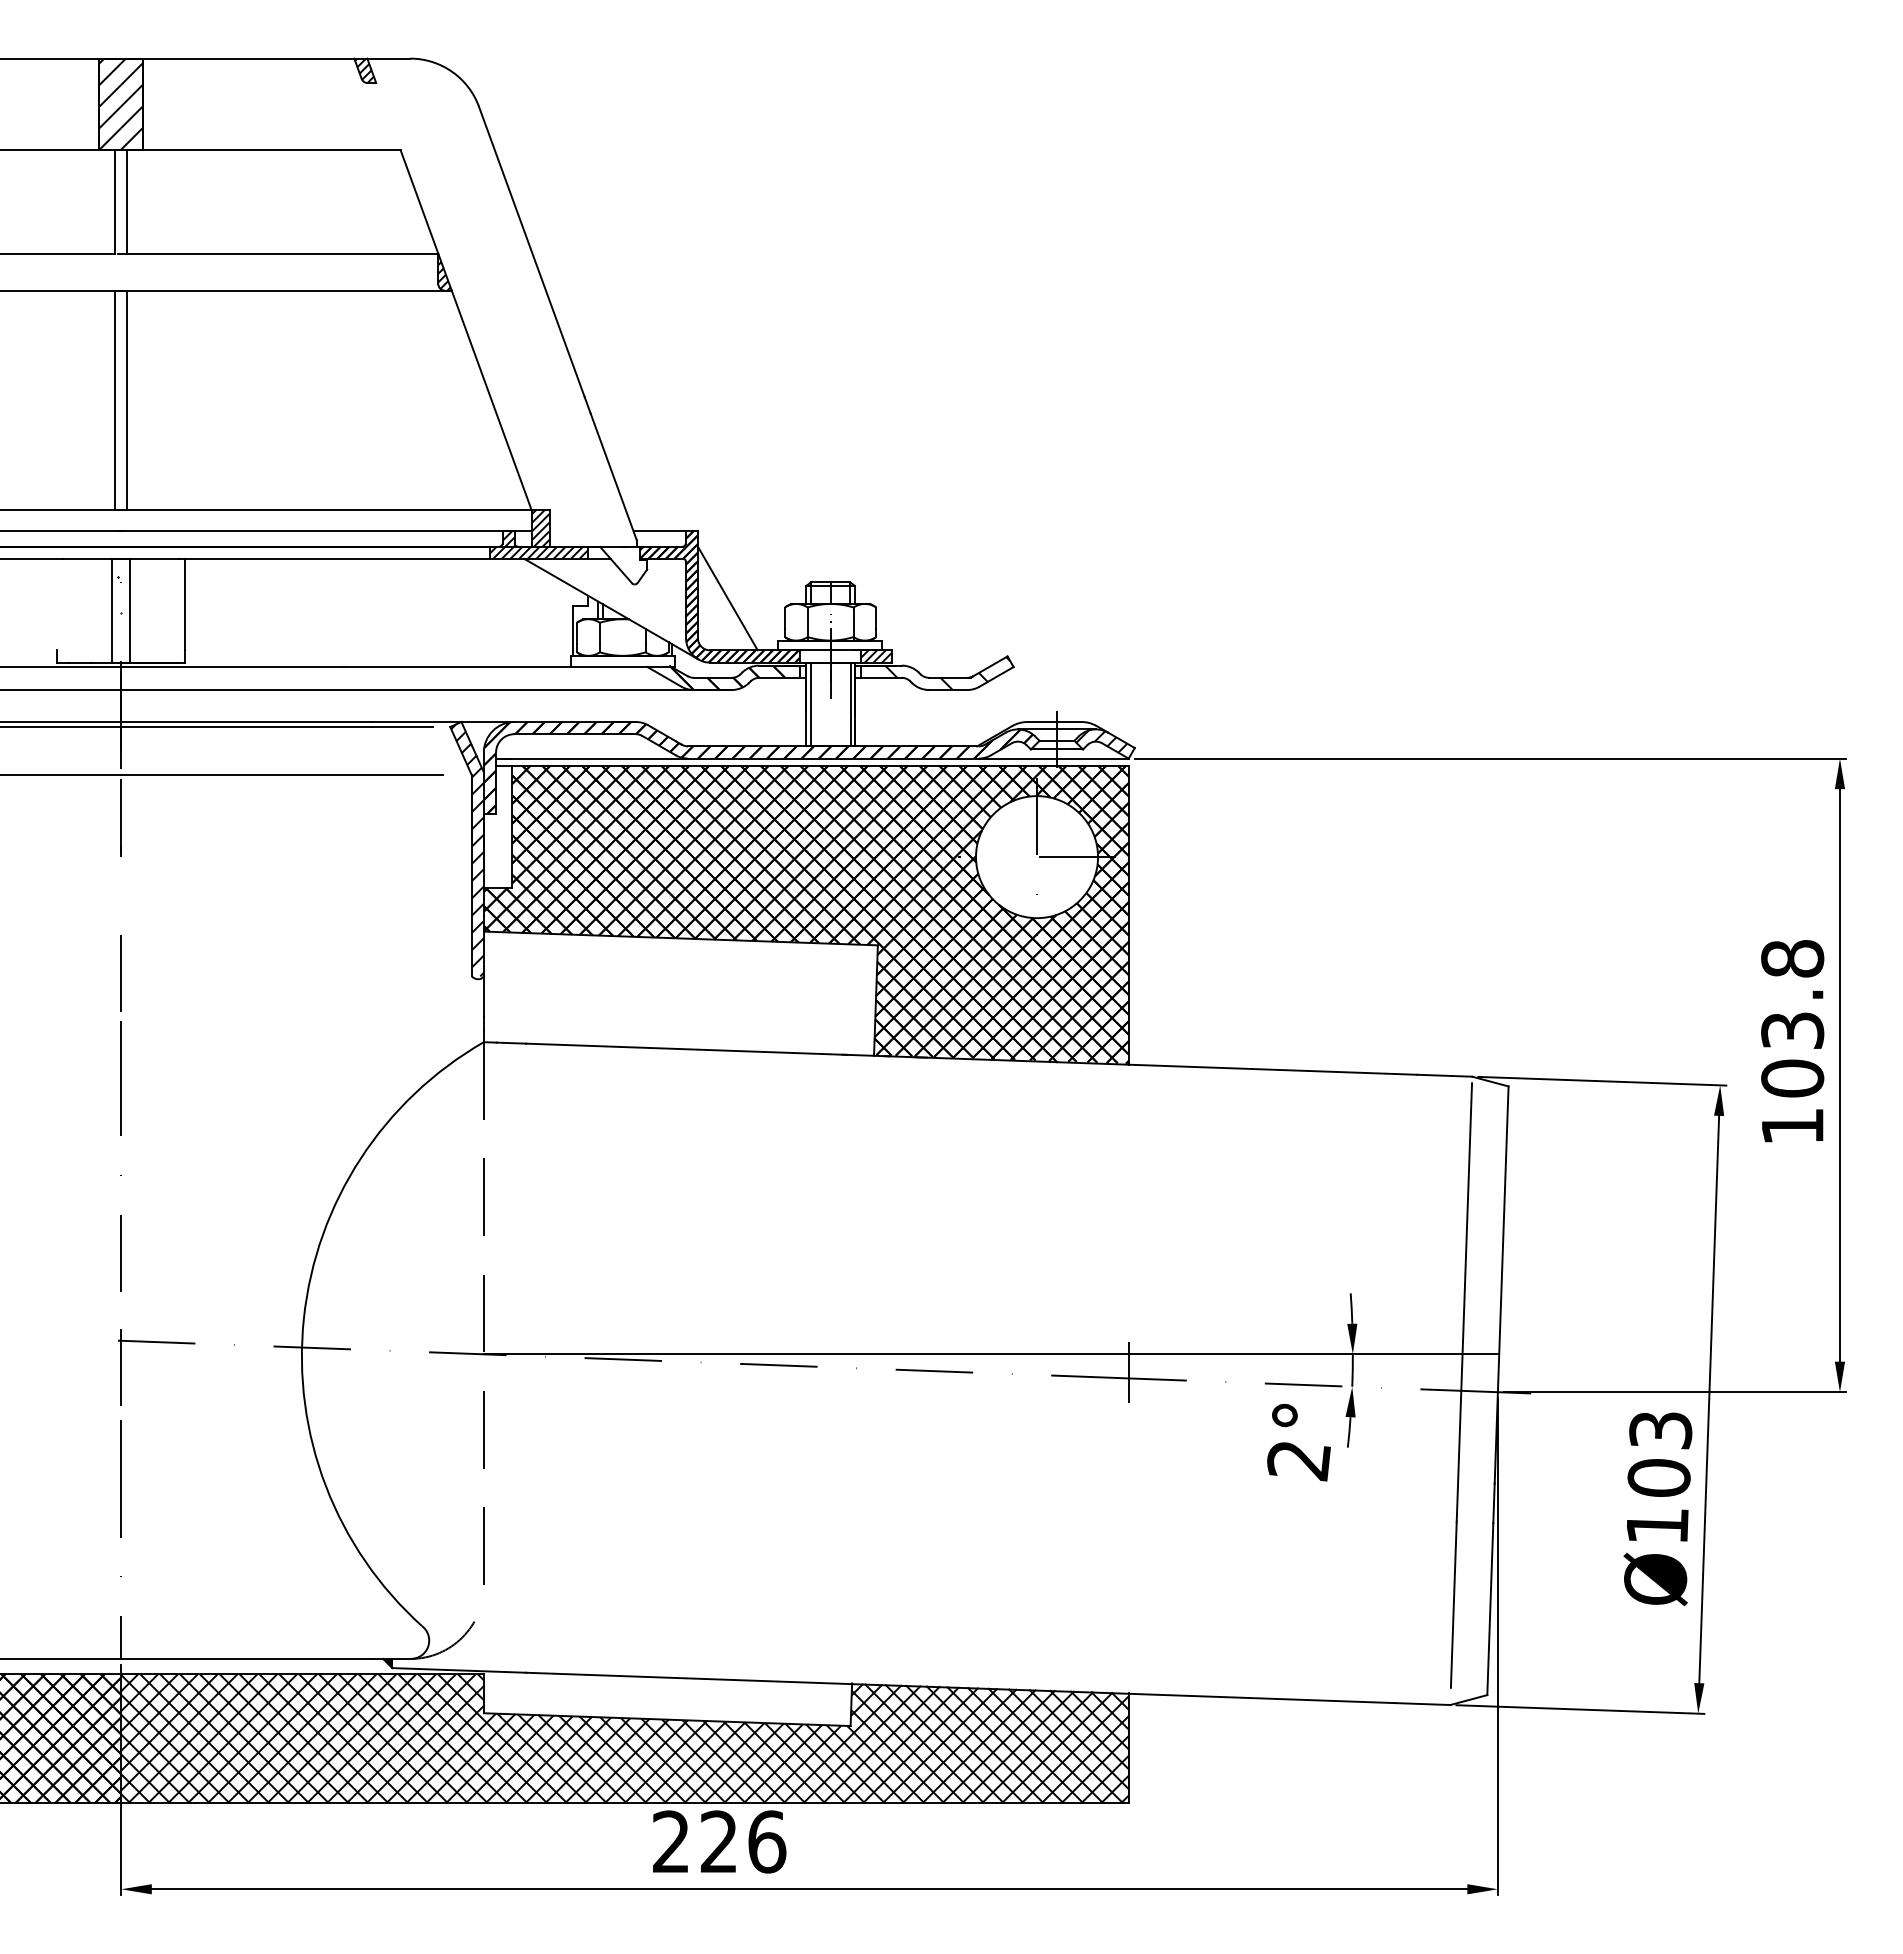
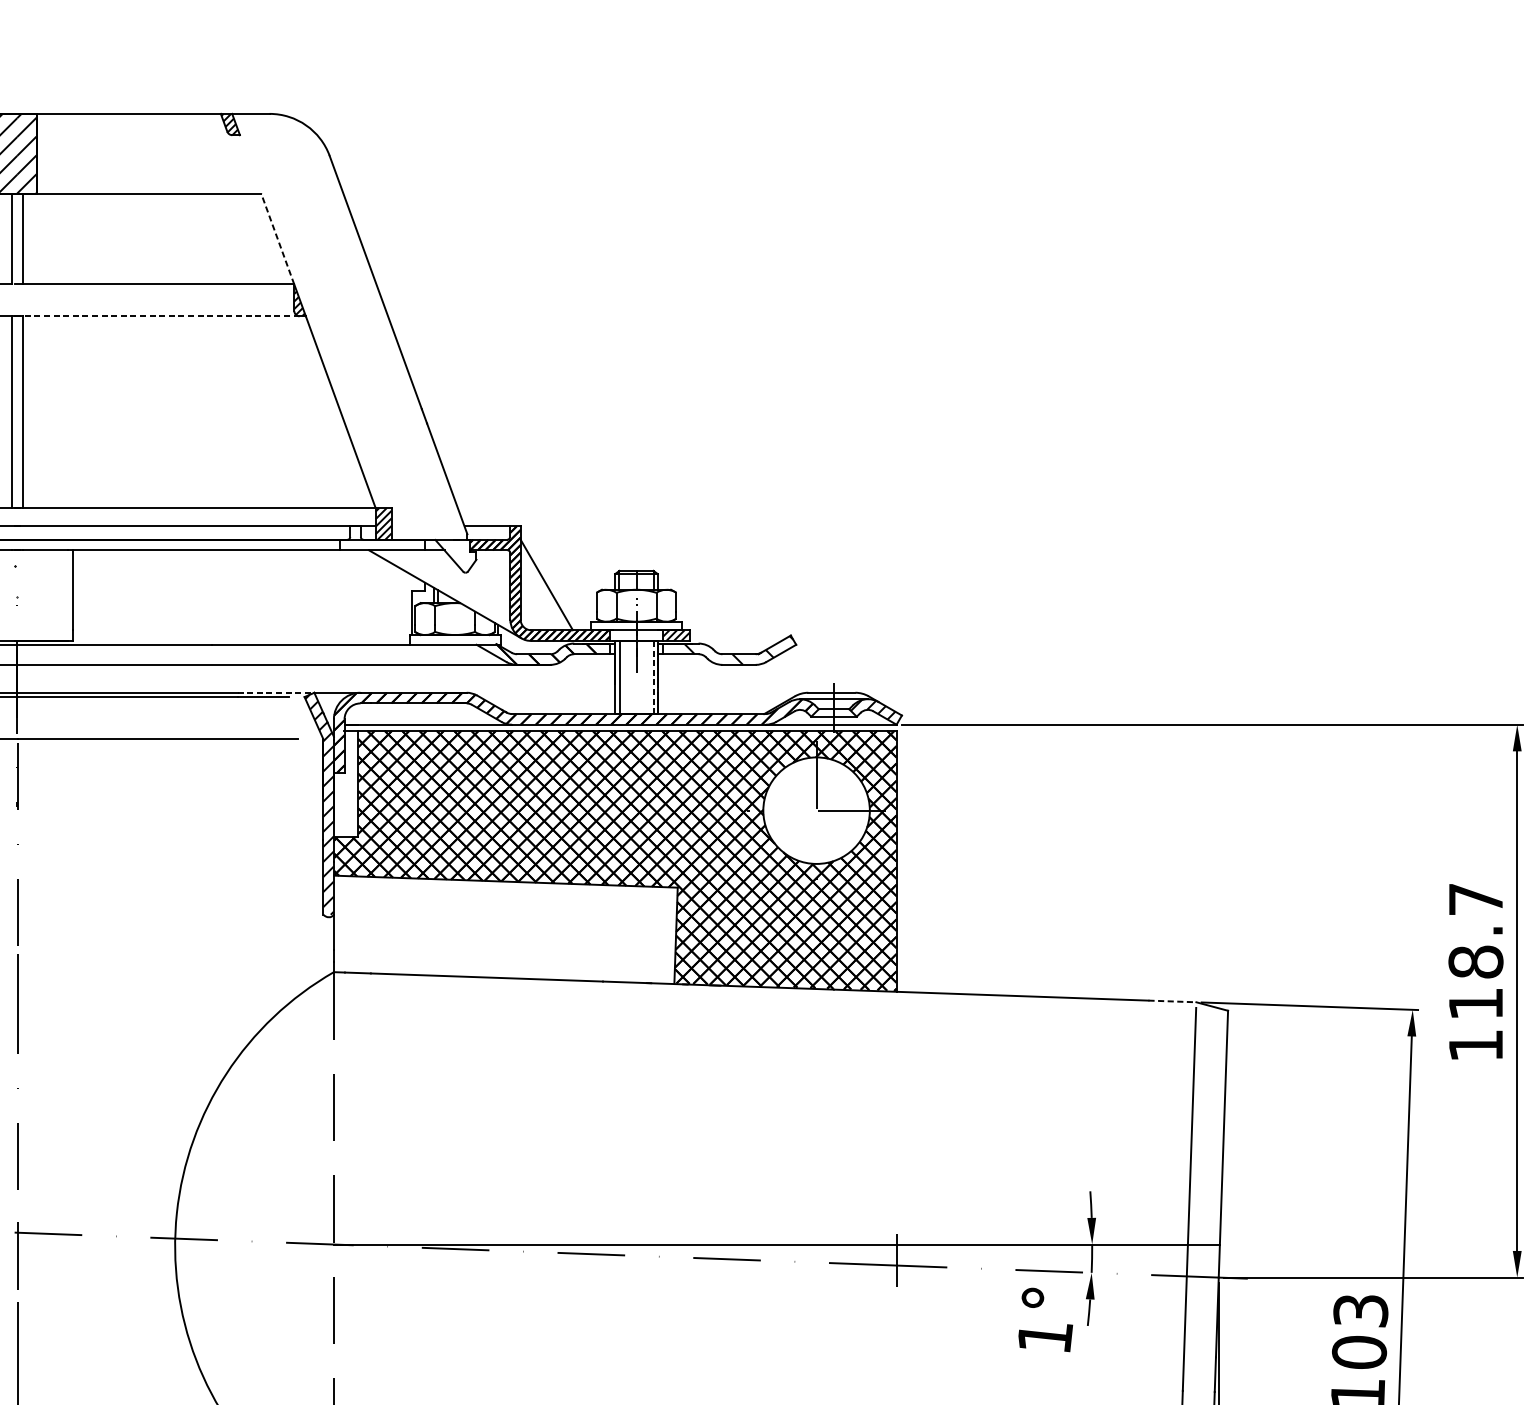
line: (419, 201) -> (277, 238), solid -> dashed
line: (285, 290) -> (160, 316), solid -> dashed
hatch: (539, 544) -> (382, 537), removed
line: (111, 610) -> (8, 595), removed
line: (130, 610) -> (25, 595), removed
line: (850, 704) -> (653, 677), solid -> dashed
line: (417, 722) -> (276, 693), solid -> dashed
text: (1792, 1018) -> (1475, 951), 103.8 -> 118.7
line: (1445, 1075) -> (1173, 1001), solid -> dashed
text: (1298, 1461) -> (1044, 1338), 2° -> 1°

